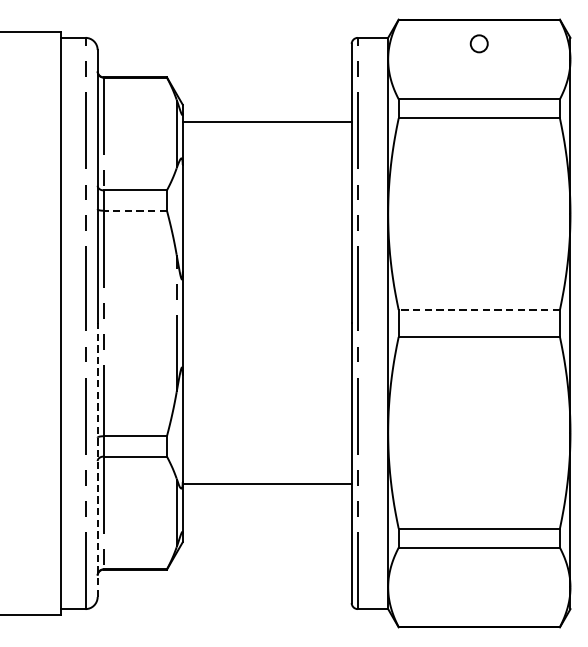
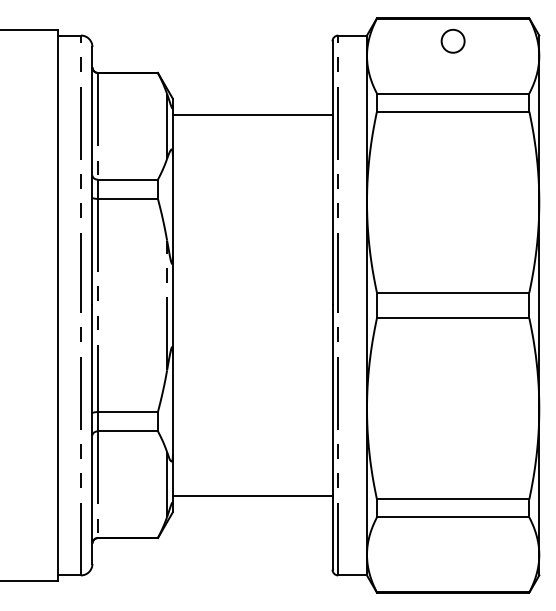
circle: (478, 43) -> (452, 40), size x1.43
line: (135, 210) -> (128, 198), dashed -> solid
line: (478, 309) -> (452, 292), dashed -> solid
line: (97, 459) -> (92, 434), dashed -> solid
line: (267, 484) -> (252, 496), moved

